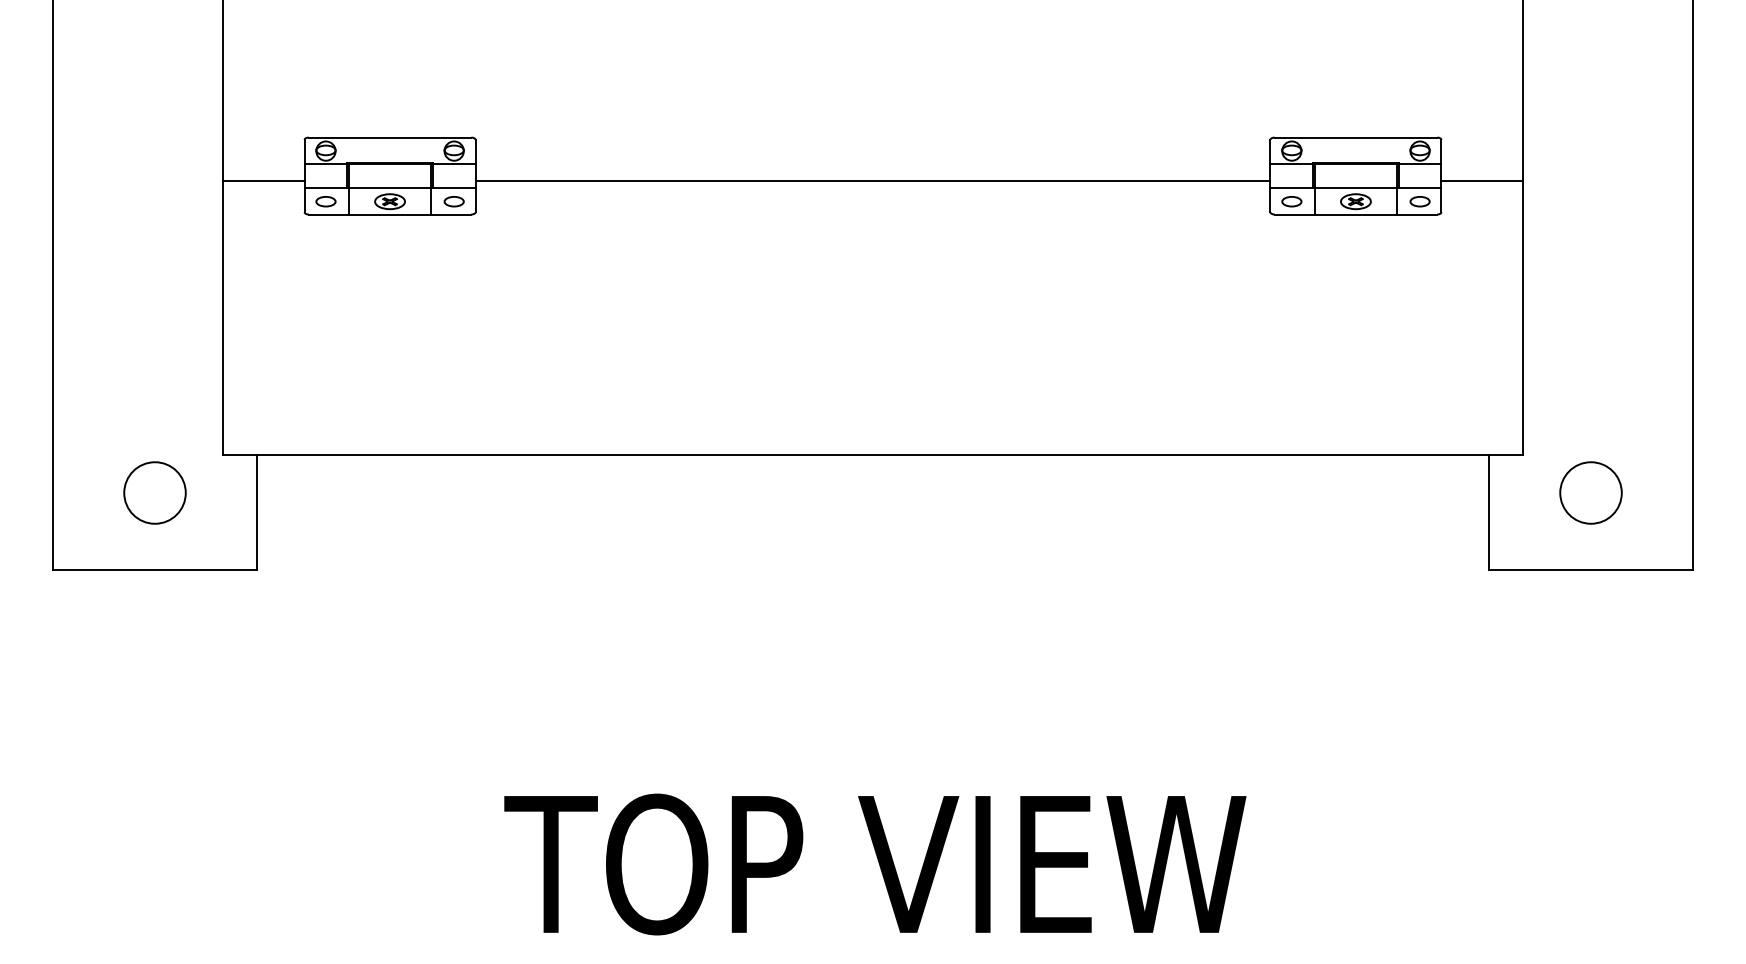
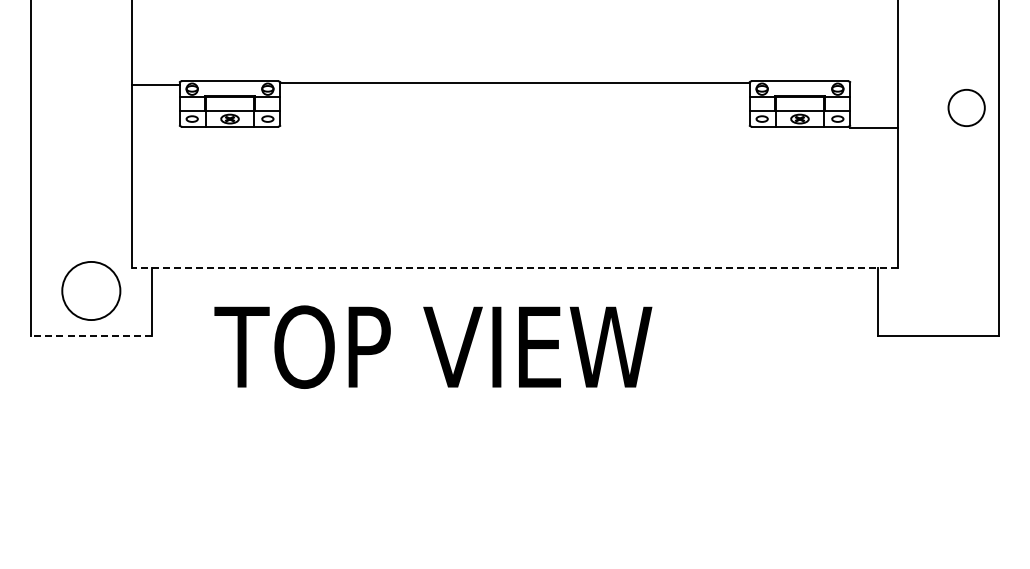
line: (263, 180) -> (155, 84), moved
line: (872, 180) -> (514, 82), moved
line: (1482, 180) -> (874, 127), moved
line: (872, 454) -> (514, 268), solid -> dashed
circle: (155, 492) -> (91, 290), size x1.6
circle: (1590, 492) -> (966, 107), moved
line: (153, 570) -> (90, 336), solid -> dashed
text: (875, 863) -> (433, 346), moved

